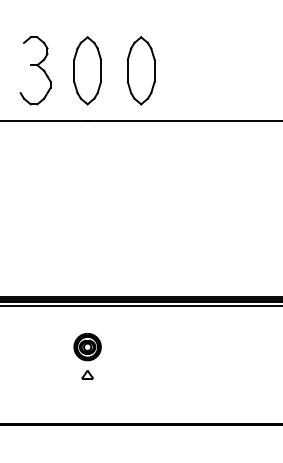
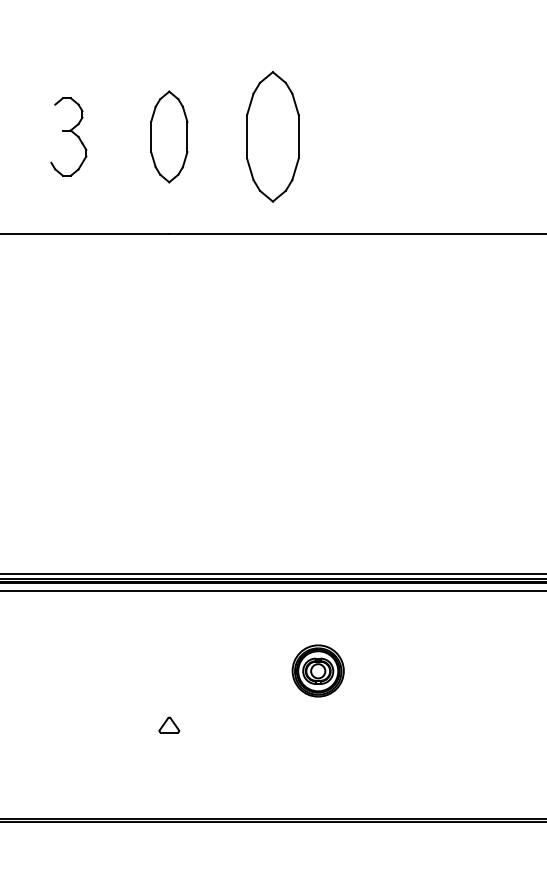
part: (35, 70) -> (68, 136), size x0.6
part: (87, 70) -> (169, 136), size x0.7
part: (87, 347) -> (317, 671), moved

